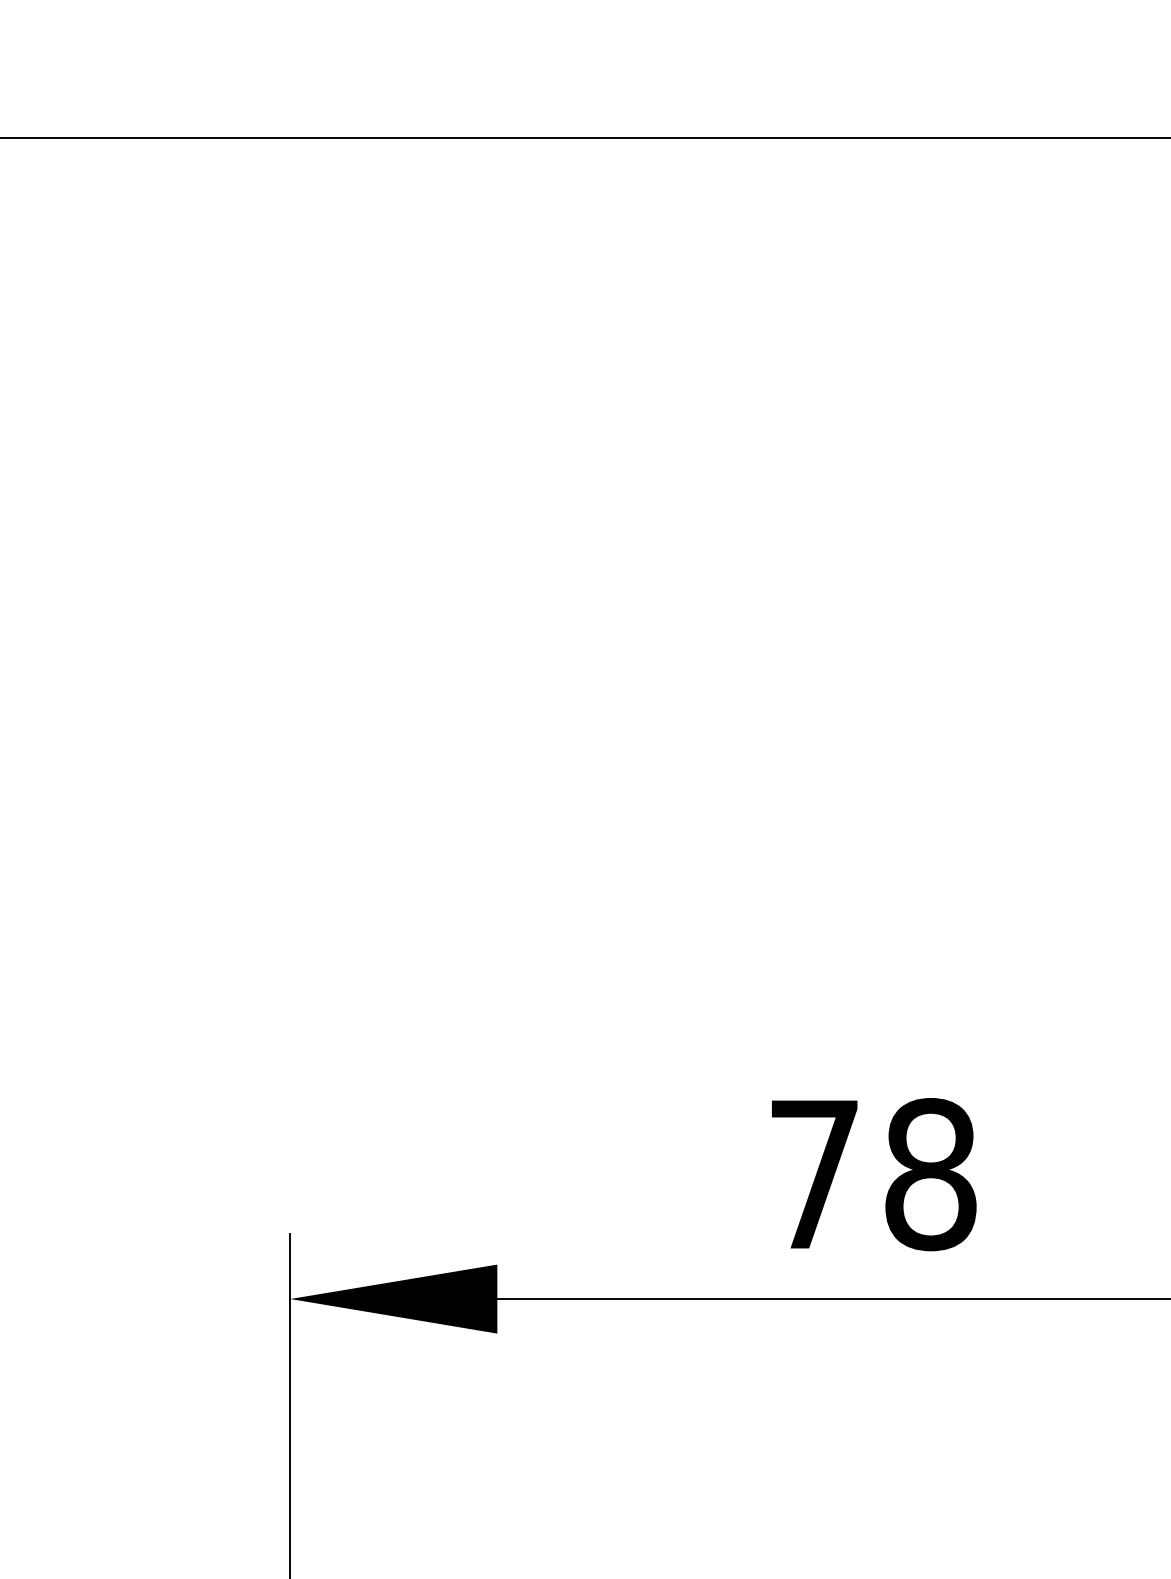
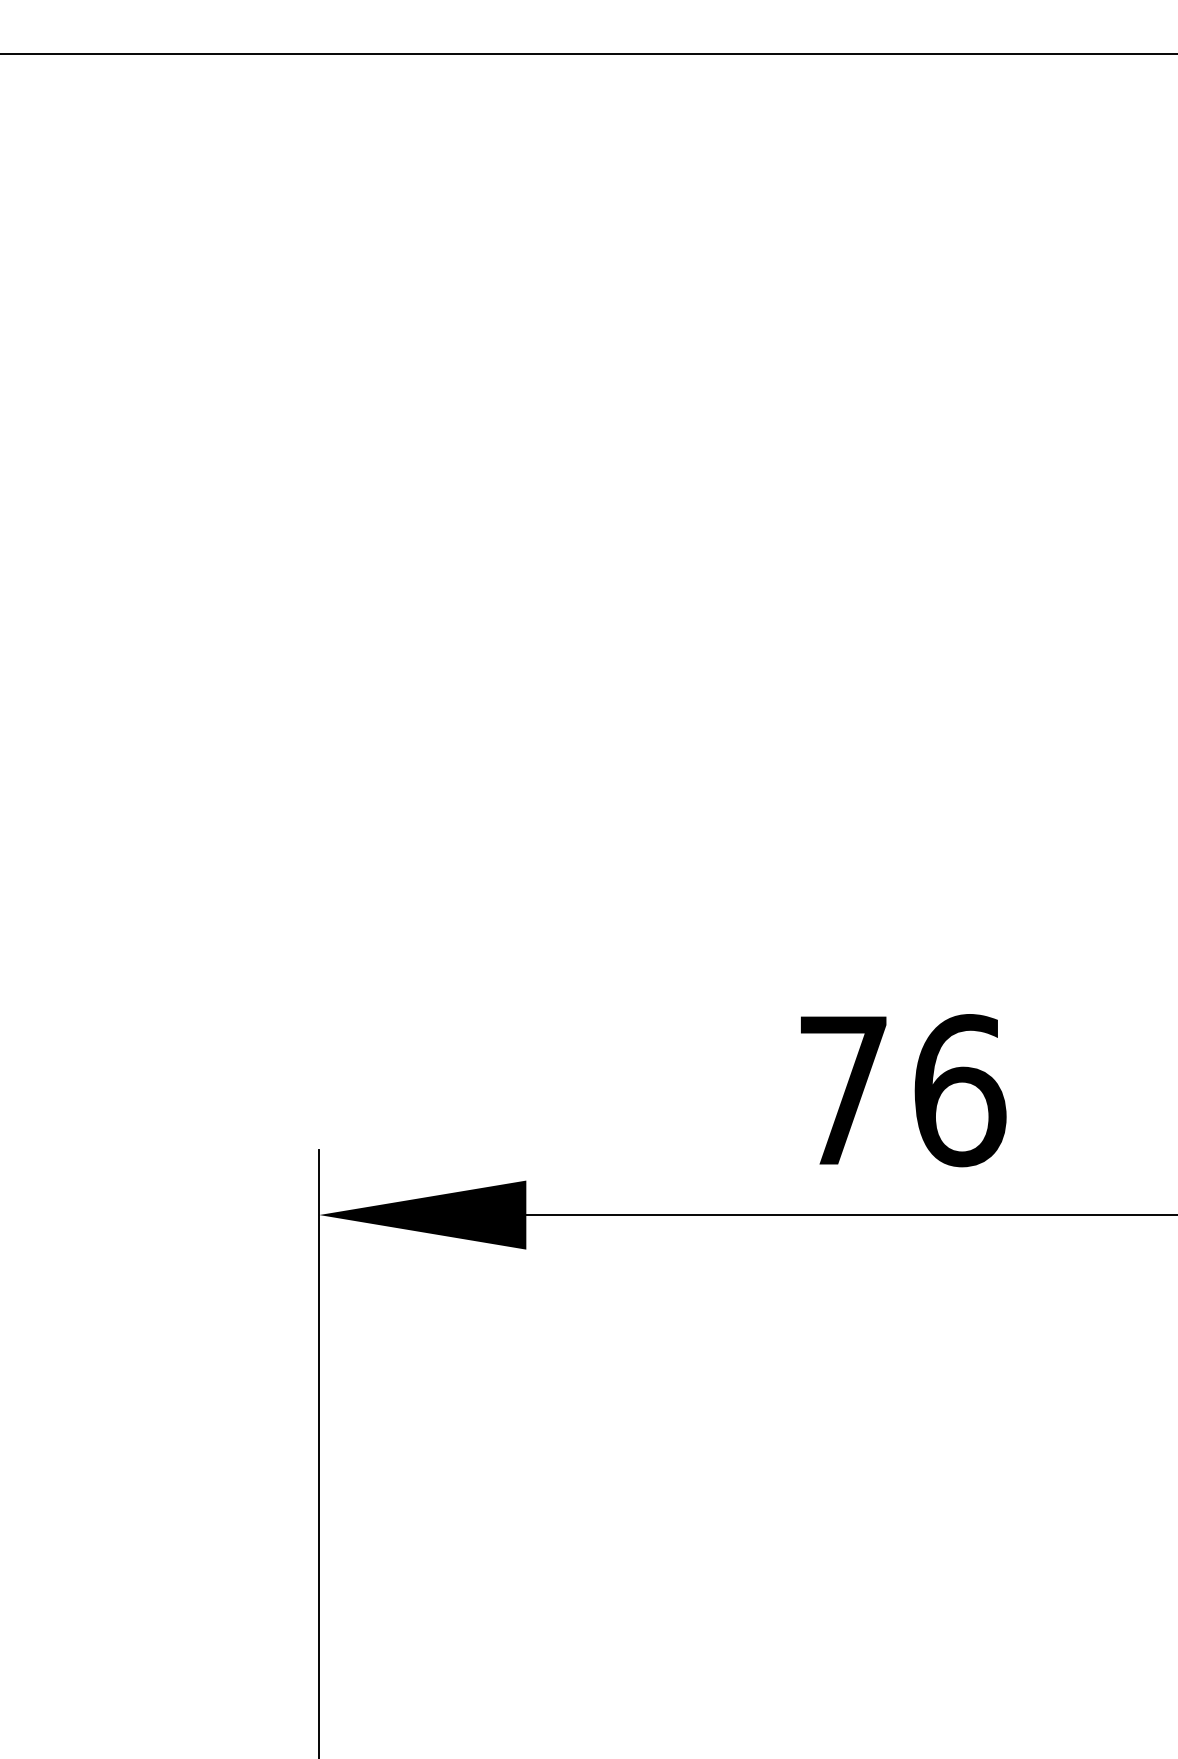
text: (931, 1174) -> (960, 1090), 78 -> 76

